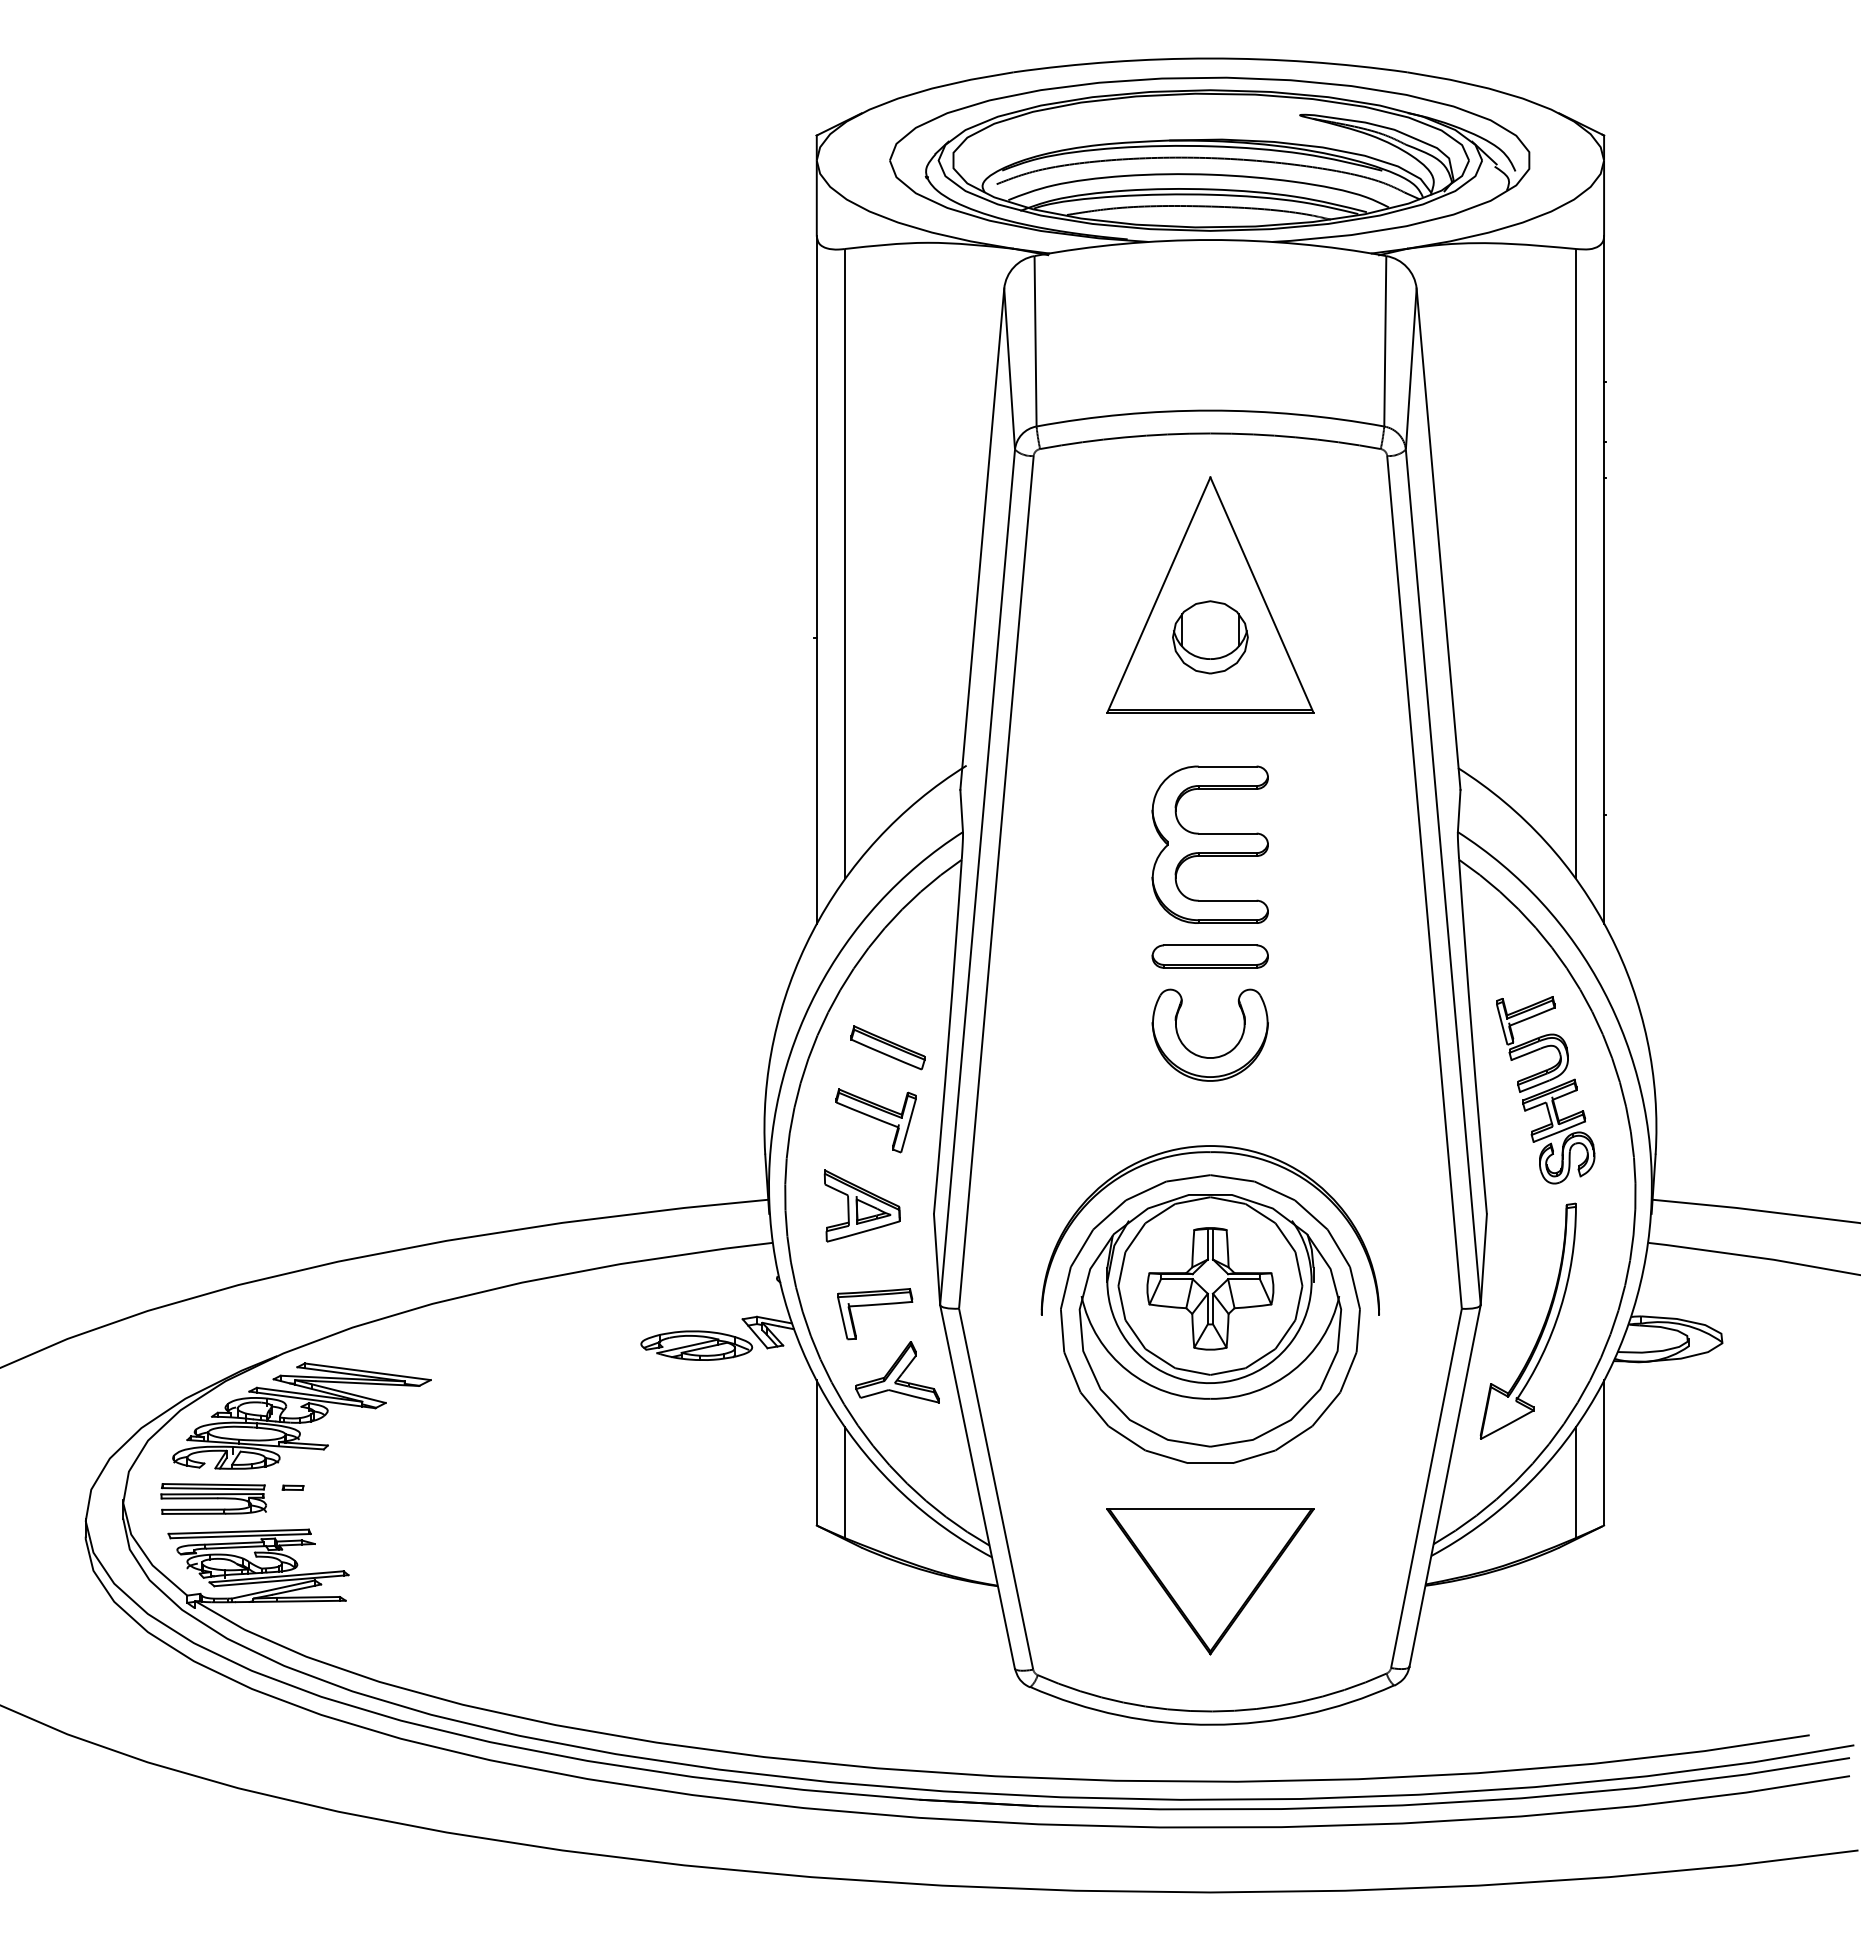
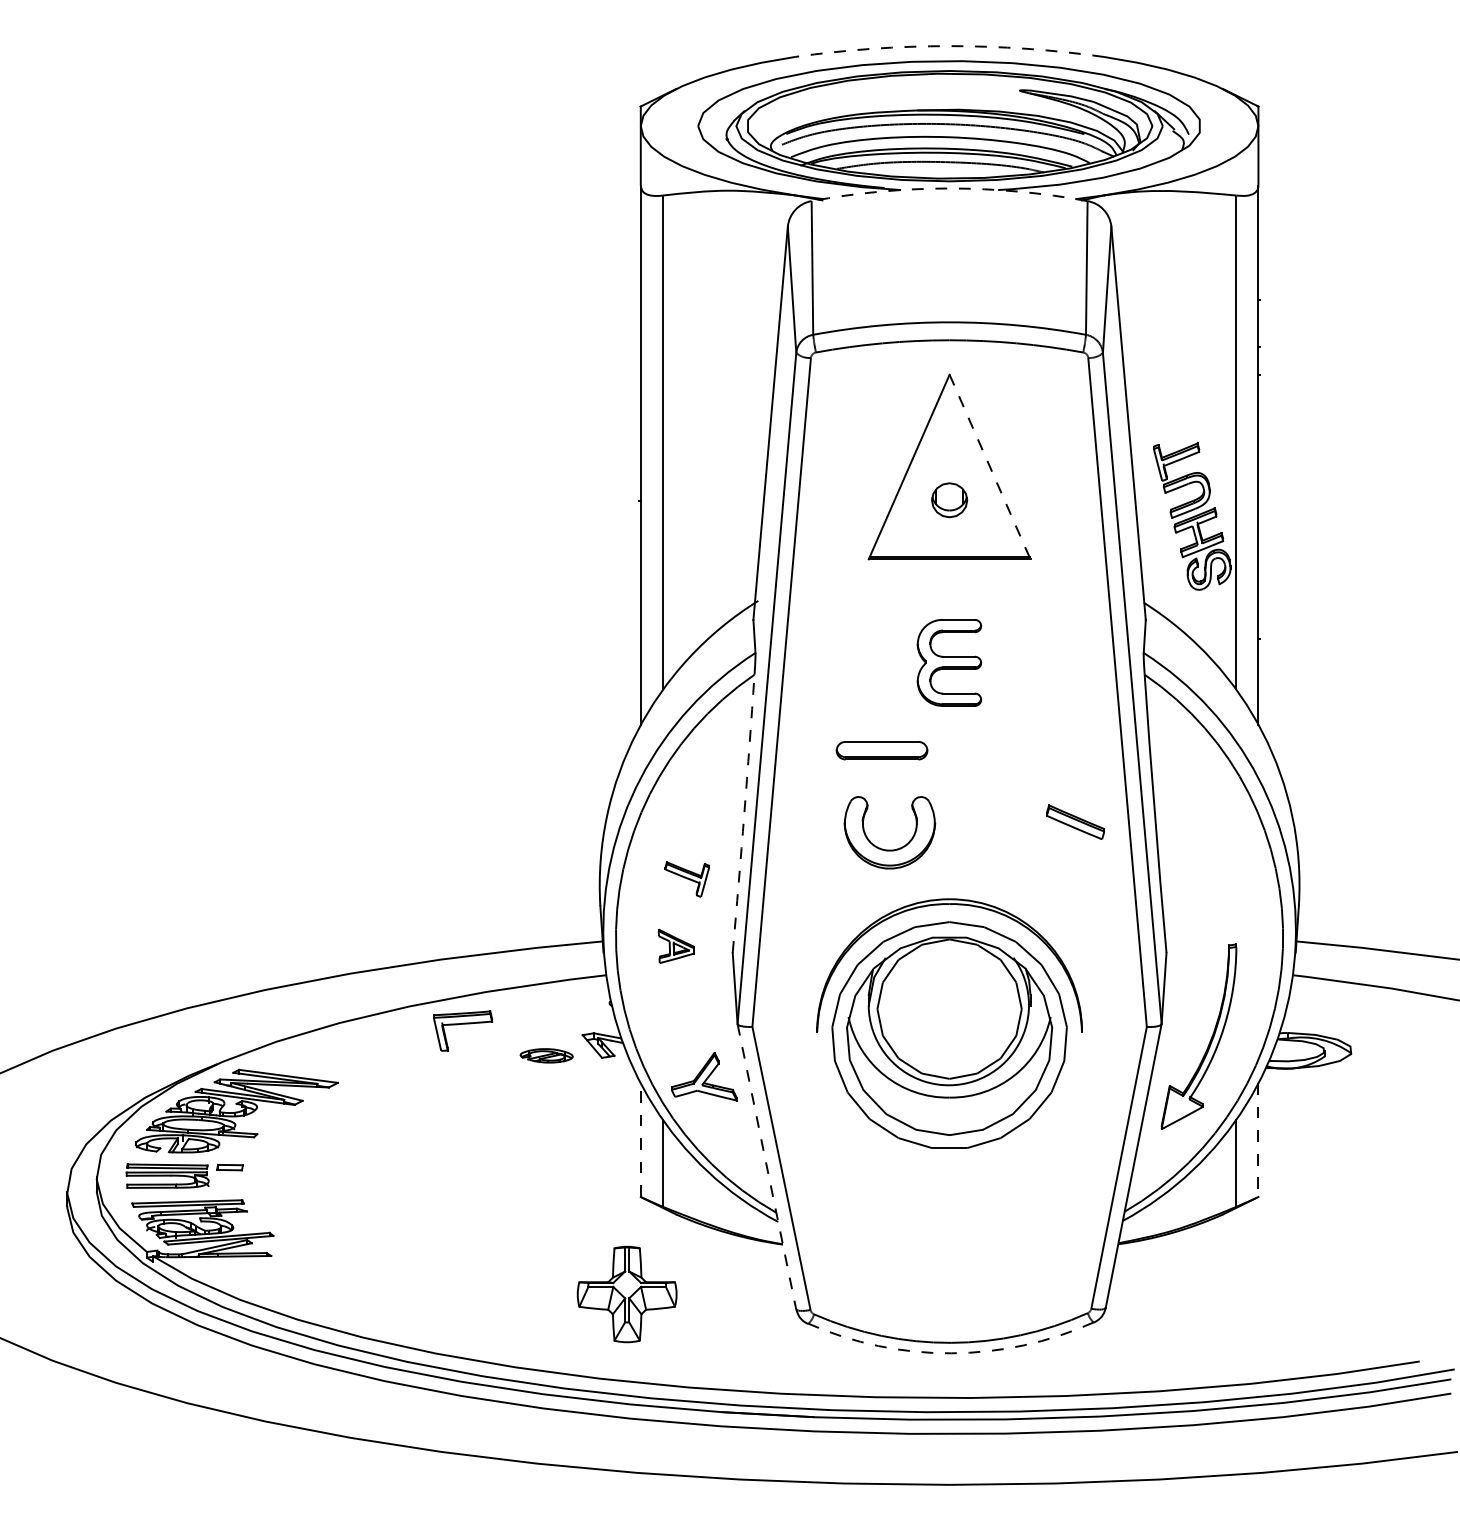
arc: (1210, 58) -> (949, 46), solid -> dashed
arc: (1210, 240) -> (949, 188), solid -> dashed
line: (1262, 595) -> (990, 467), solid -> dashed
part: (1210, 637) -> (949, 500), size x0.6
part: (1209, 844) -> (948, 662), size x0.7
part: (1209, 956) -> (881, 750), moved
arc: (948, 1037) -> (744, 814), solid -> dashed
part: (887, 1047) -> (1075, 821), moved
part: (1206, 1056) -> (886, 849), moved
part: (1545, 1090) -> (1192, 516), moved
part: (875, 1120) -> (686, 879), size x0.7
part: (861, 1205) -> (675, 945), size x0.6
part: (1210, 1288) -> (627, 1294), moved
part: (875, 1305) -> (463, 1024), moved
part: (696, 1345) -> (546, 1055), size x0.6
line: (816, 1452) -> (640, 1139), solid -> dashed
line: (1604, 1452) -> (1258, 1139), solid -> dashed
line: (977, 1486) -> (766, 1166), solid -> dashed
part: (292, 1487) -> (229, 1167), size x1.6
part: (1210, 1581) -> (949, 1240), removed
arc: (1212, 1724) -> (951, 1353), solid -> dashed

